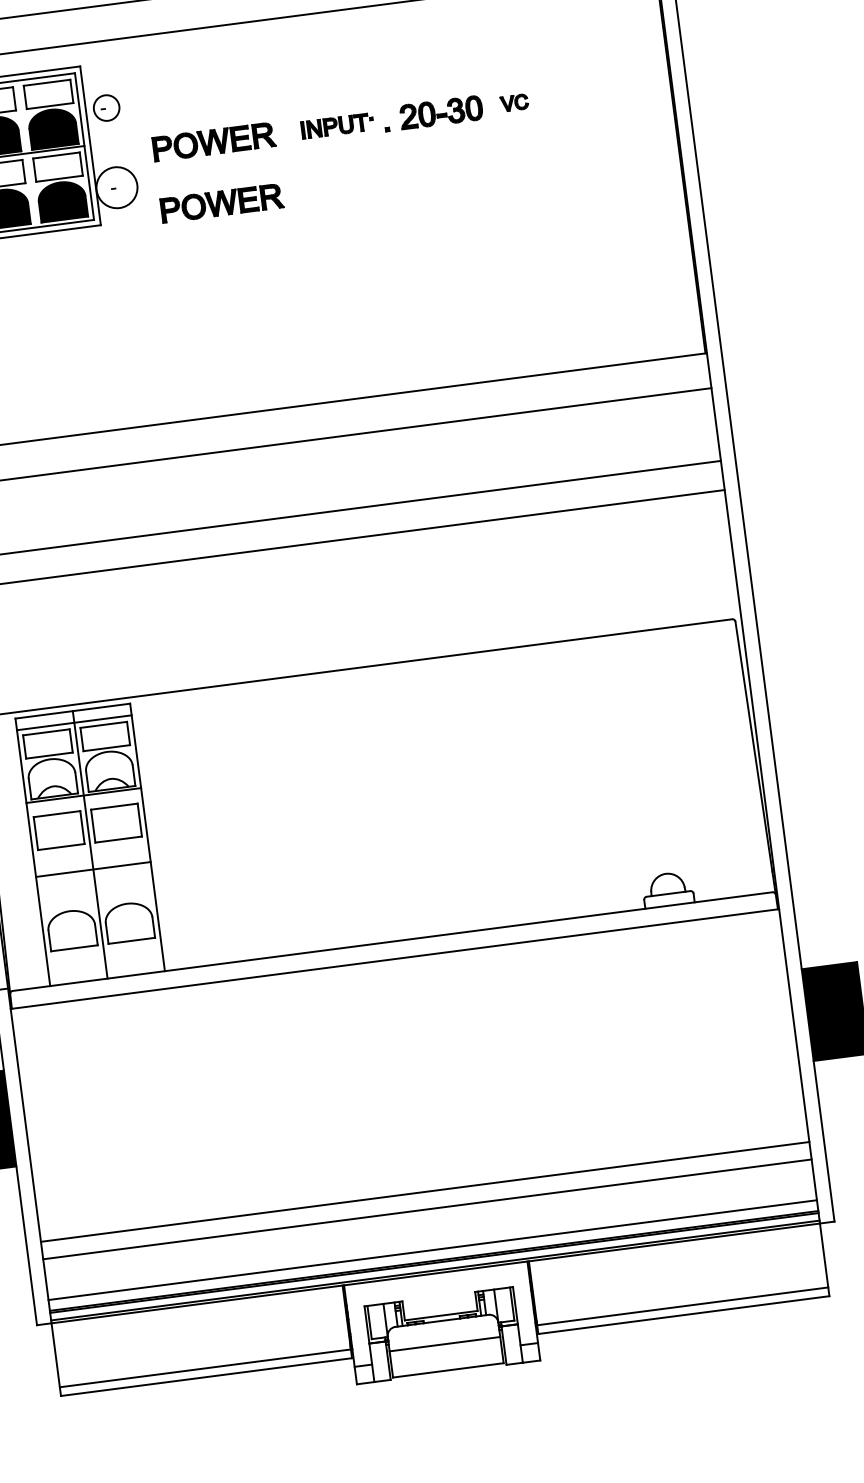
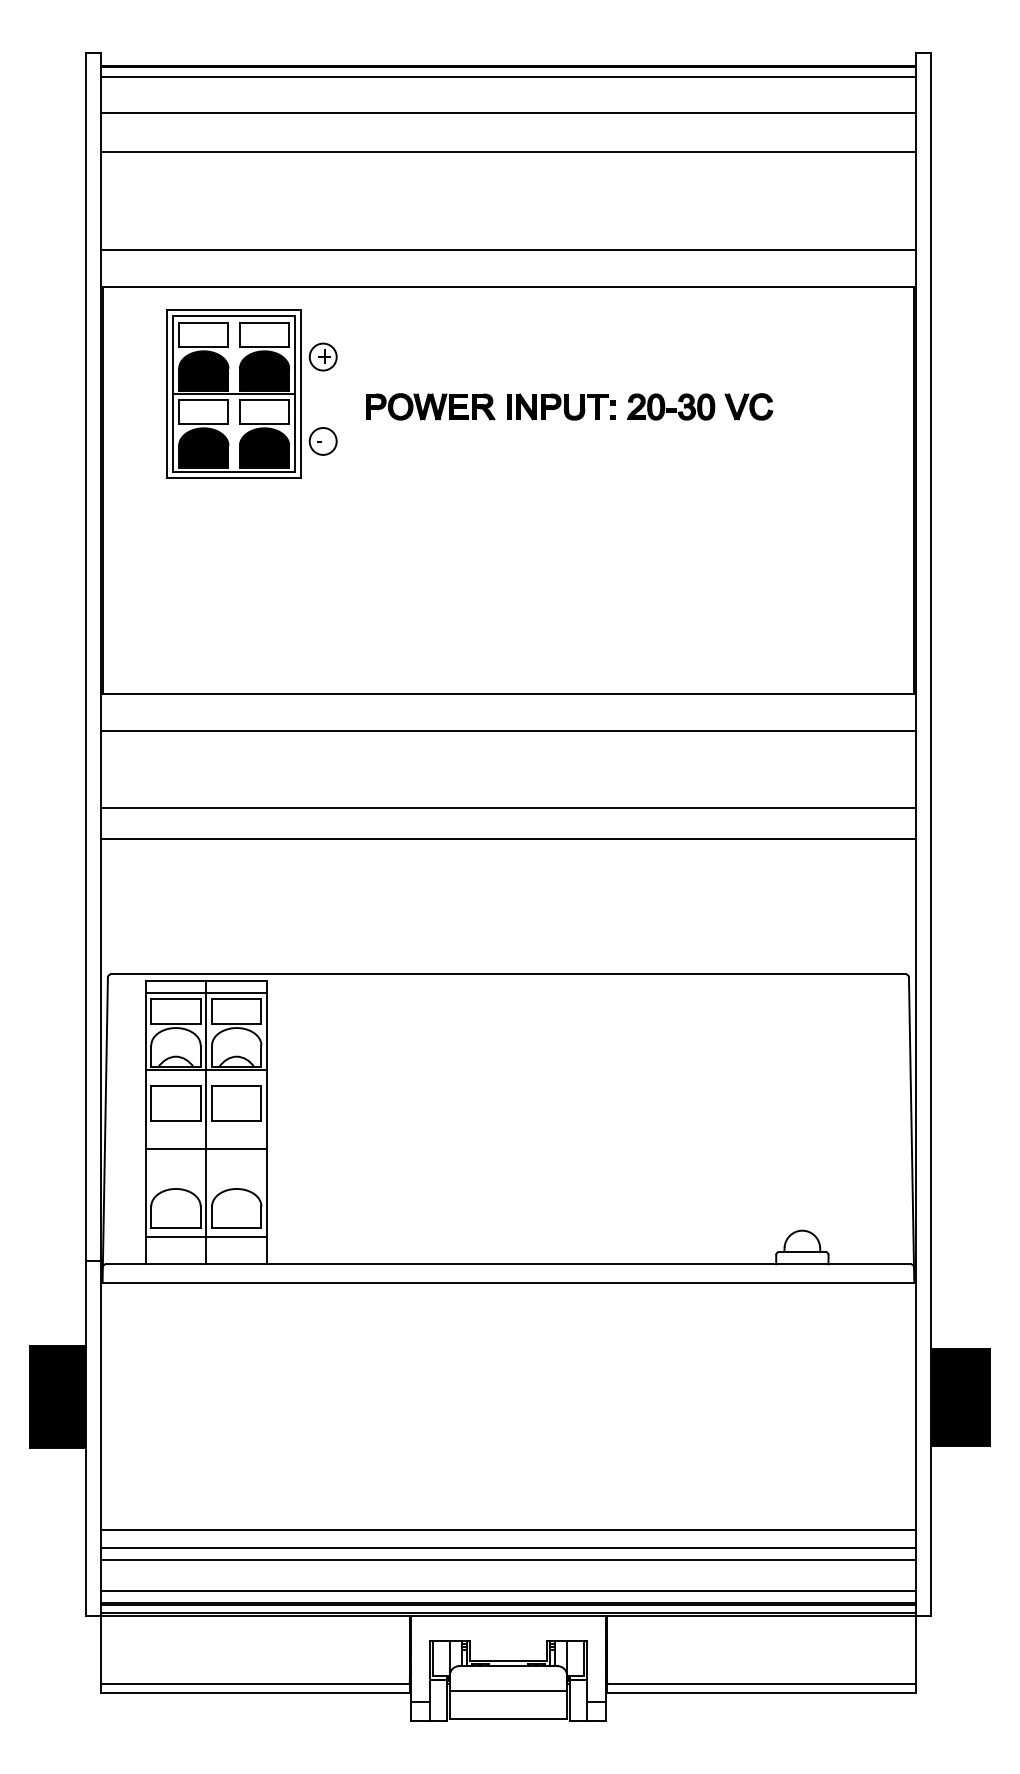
part: (514, 102) -> (748, 406), size x1.67
text: (106, 107) -> (323, 356), - -> +
part: (337, 125) -> (561, 406), size x1.43
circle: (116, 186) -> (322, 440), size x0.62
part: (221, 202) -> (430, 471), removed
line: (104, 953) -> (206, 1237), added
line: (429, 1221) -> (508, 1560), added

